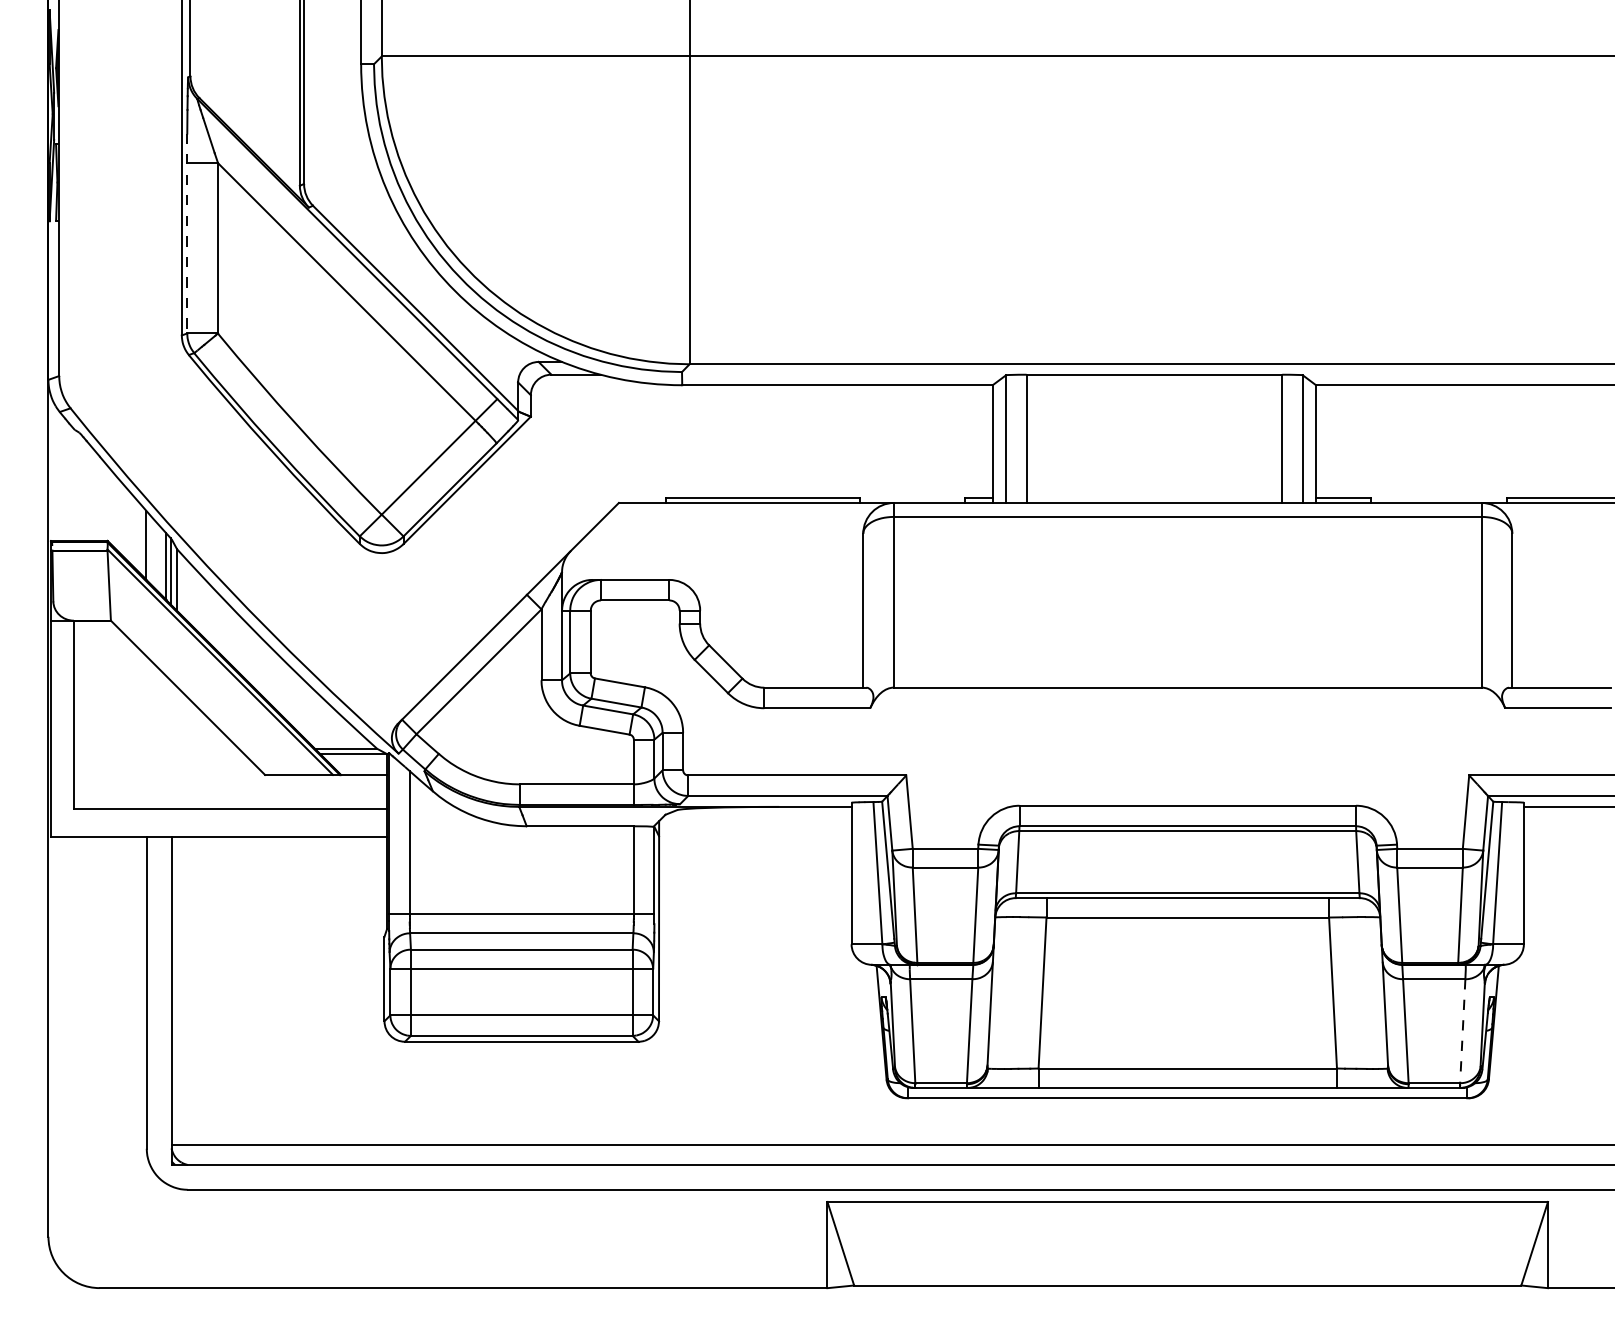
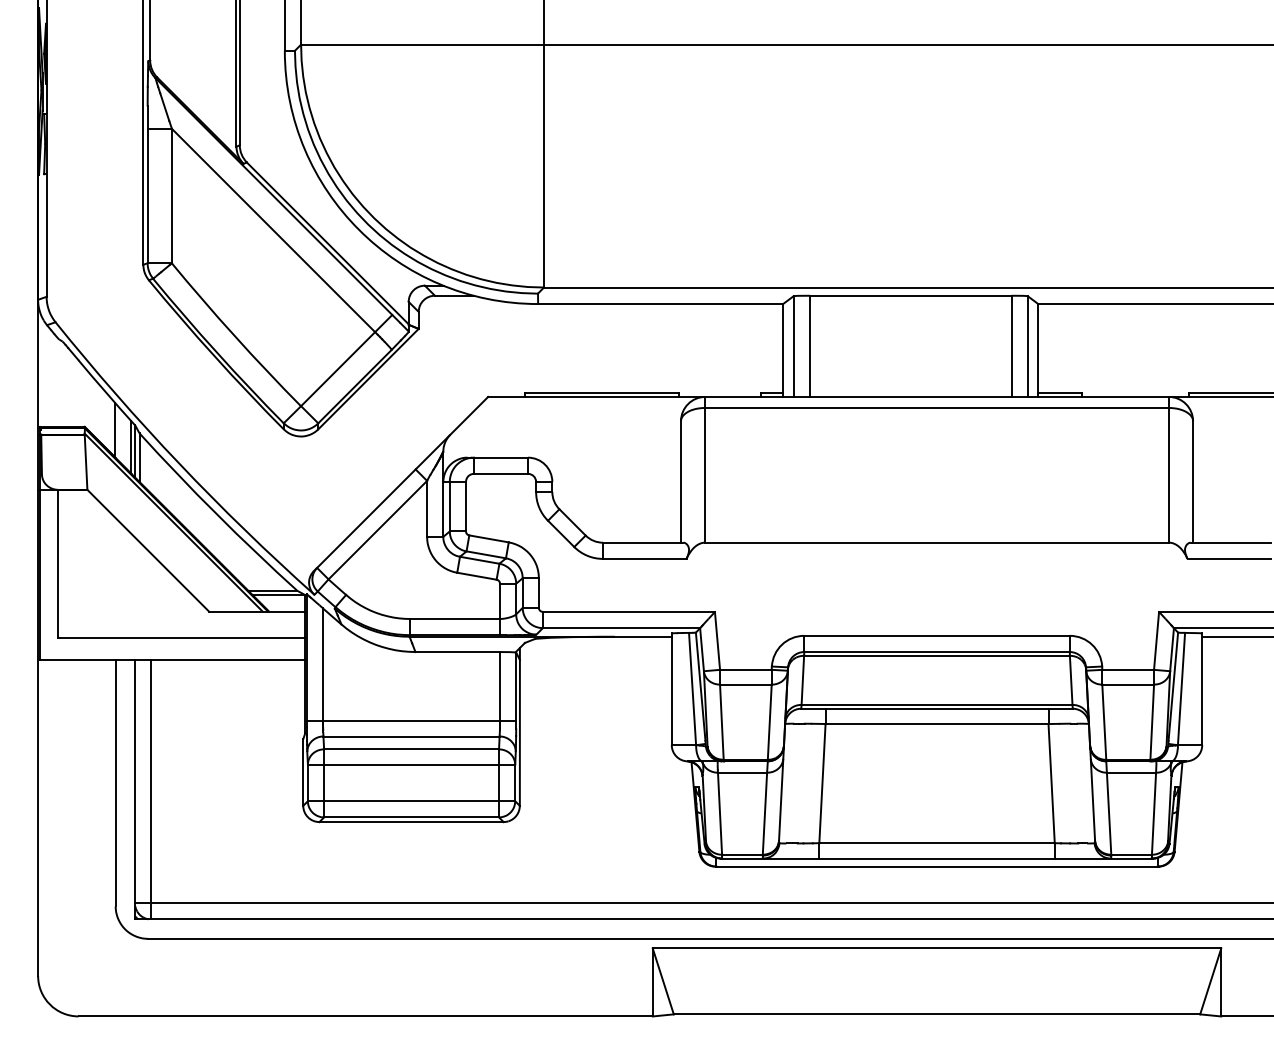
line: (187, 233) -> (147, 184), dashed -> solid
line: (191, 1000) -> (150, 789), added
line: (1462, 1031) -> (1153, 813), dashed -> solid

